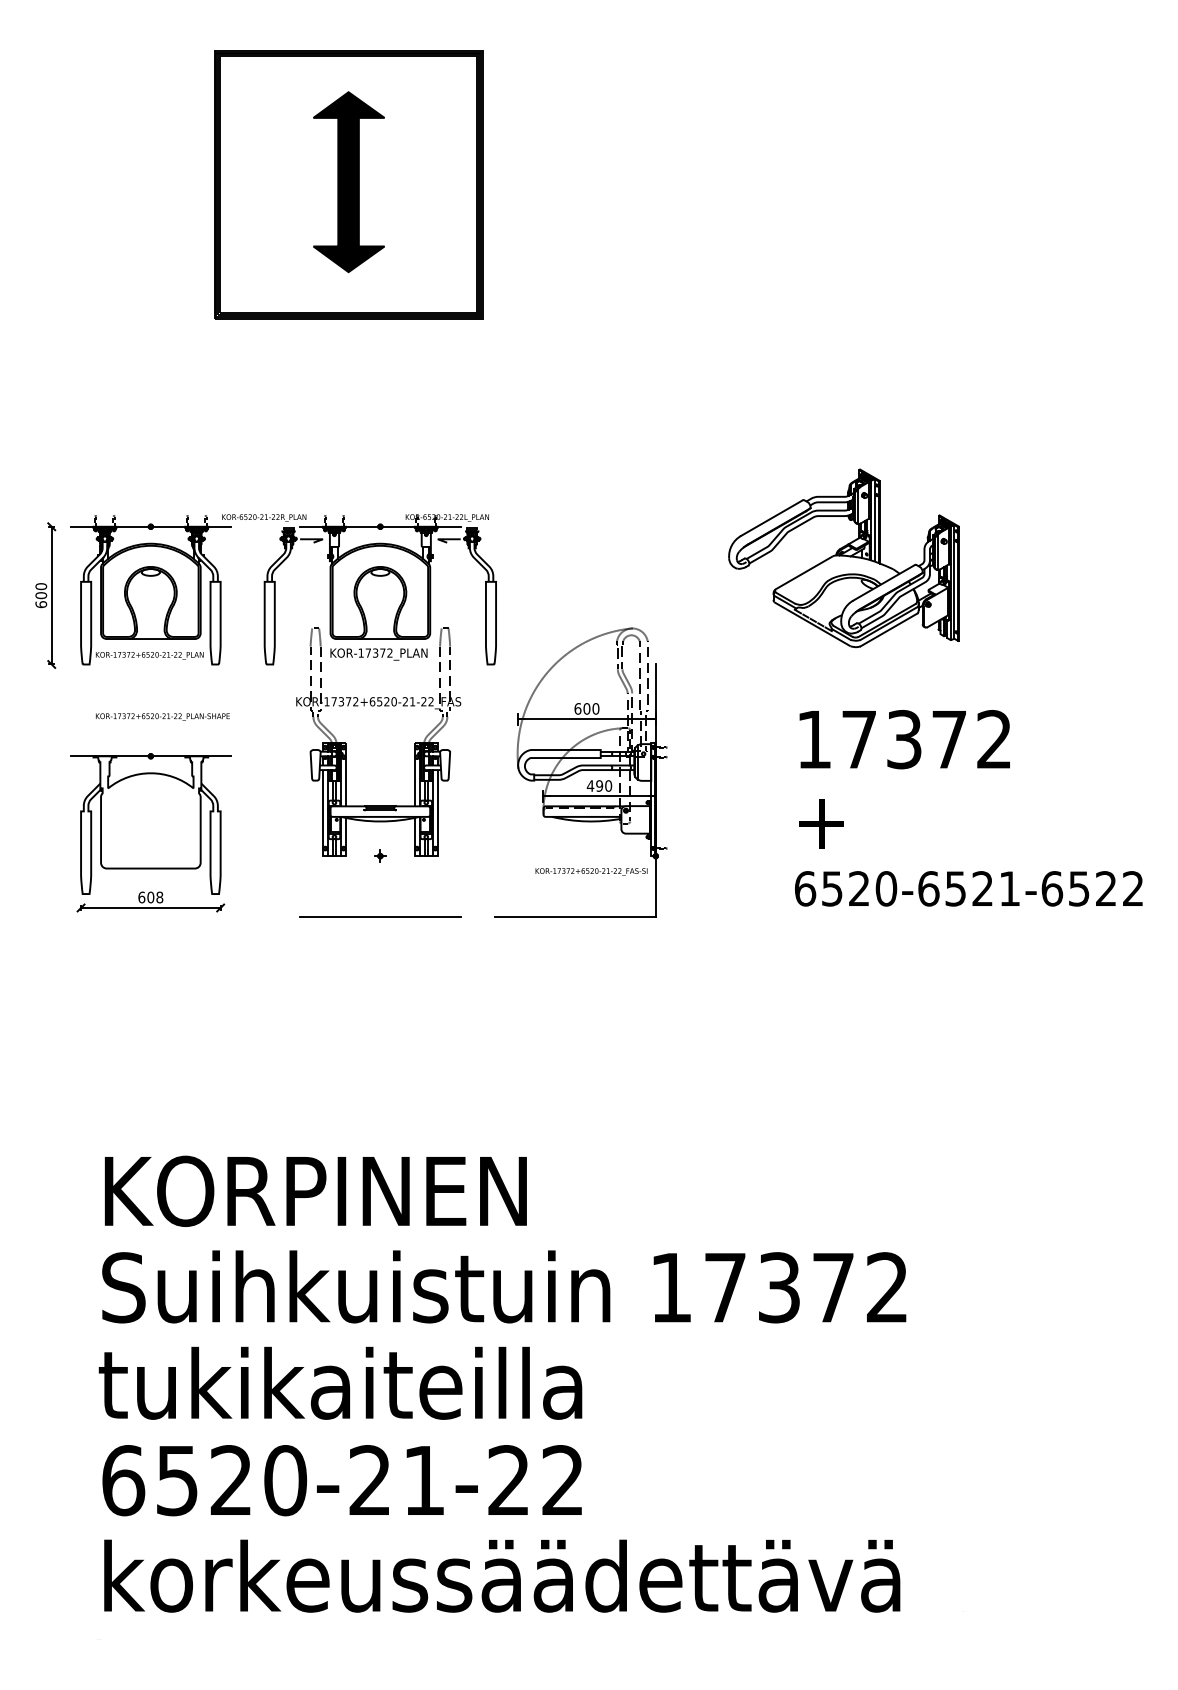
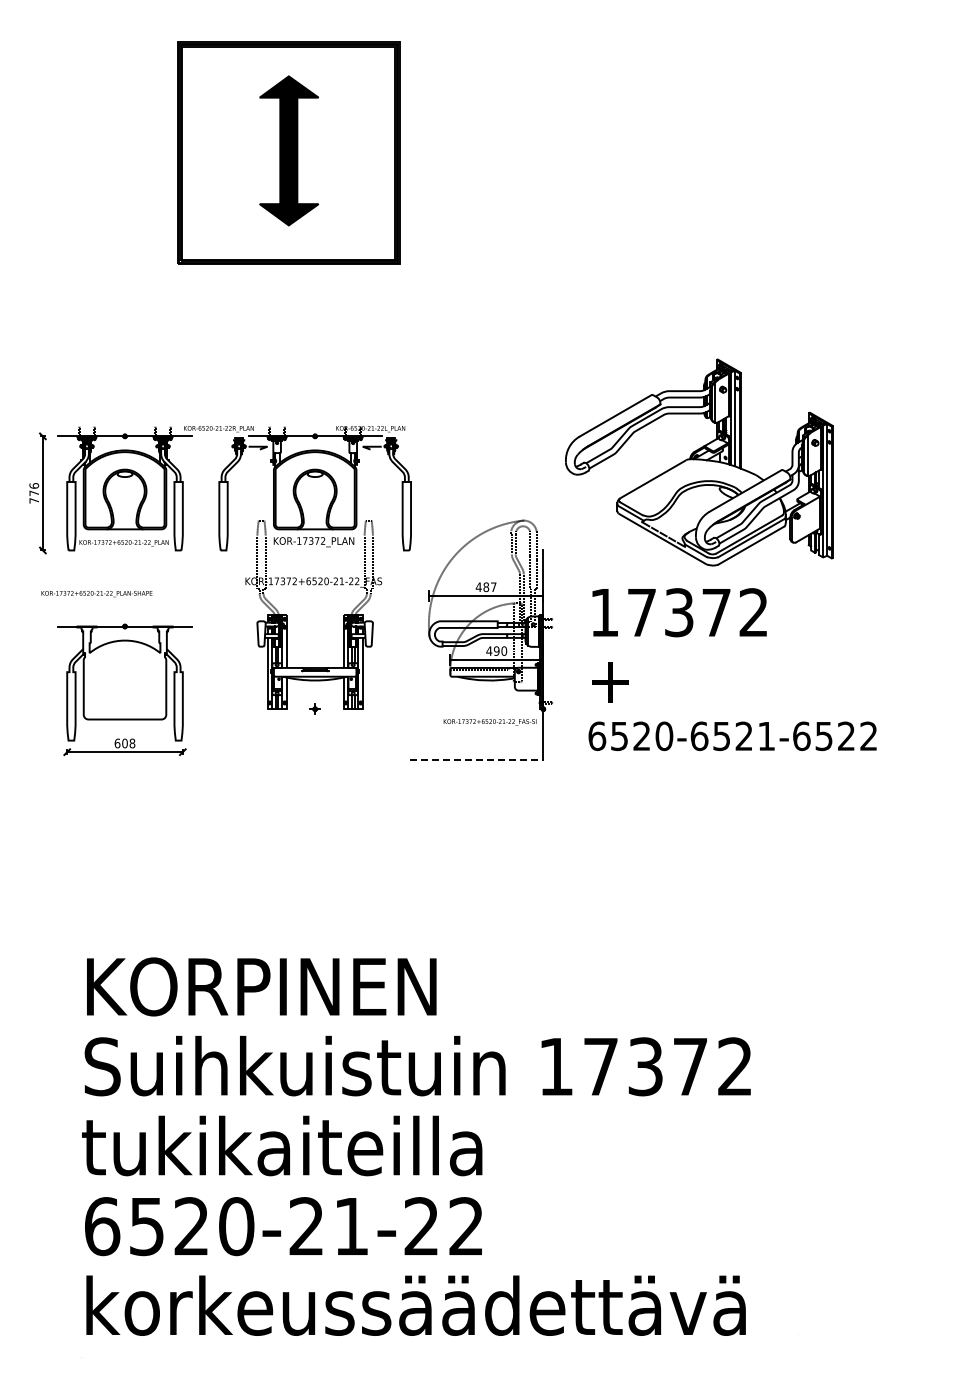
part: (844, 558) -> (699, 462), size x1.4
text: (41, 595) -> (34, 493), 600 -> 776
text: (585, 709) -> (485, 587), 600 -> 487
text: (162, 717) -> (96, 594), moved
text: (968, 808) -> (732, 669), moved
line: (379, 916) -> (314, 759), removed
line: (575, 916) -> (476, 759), solid -> dashed

